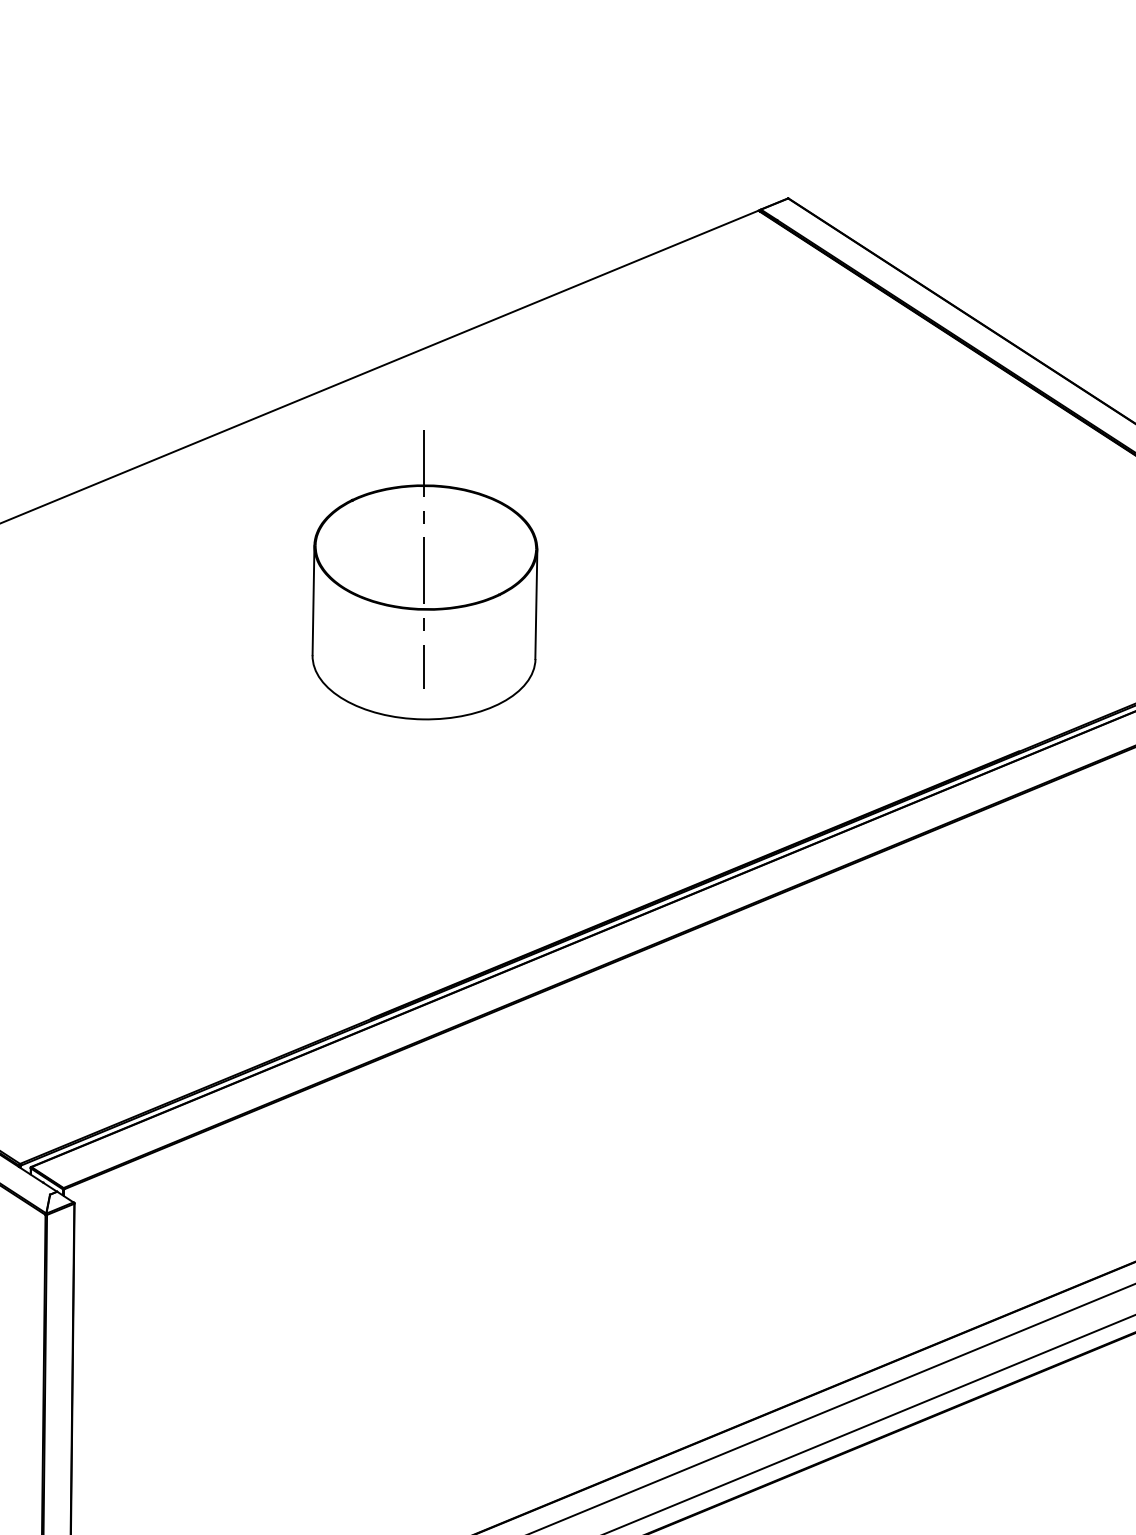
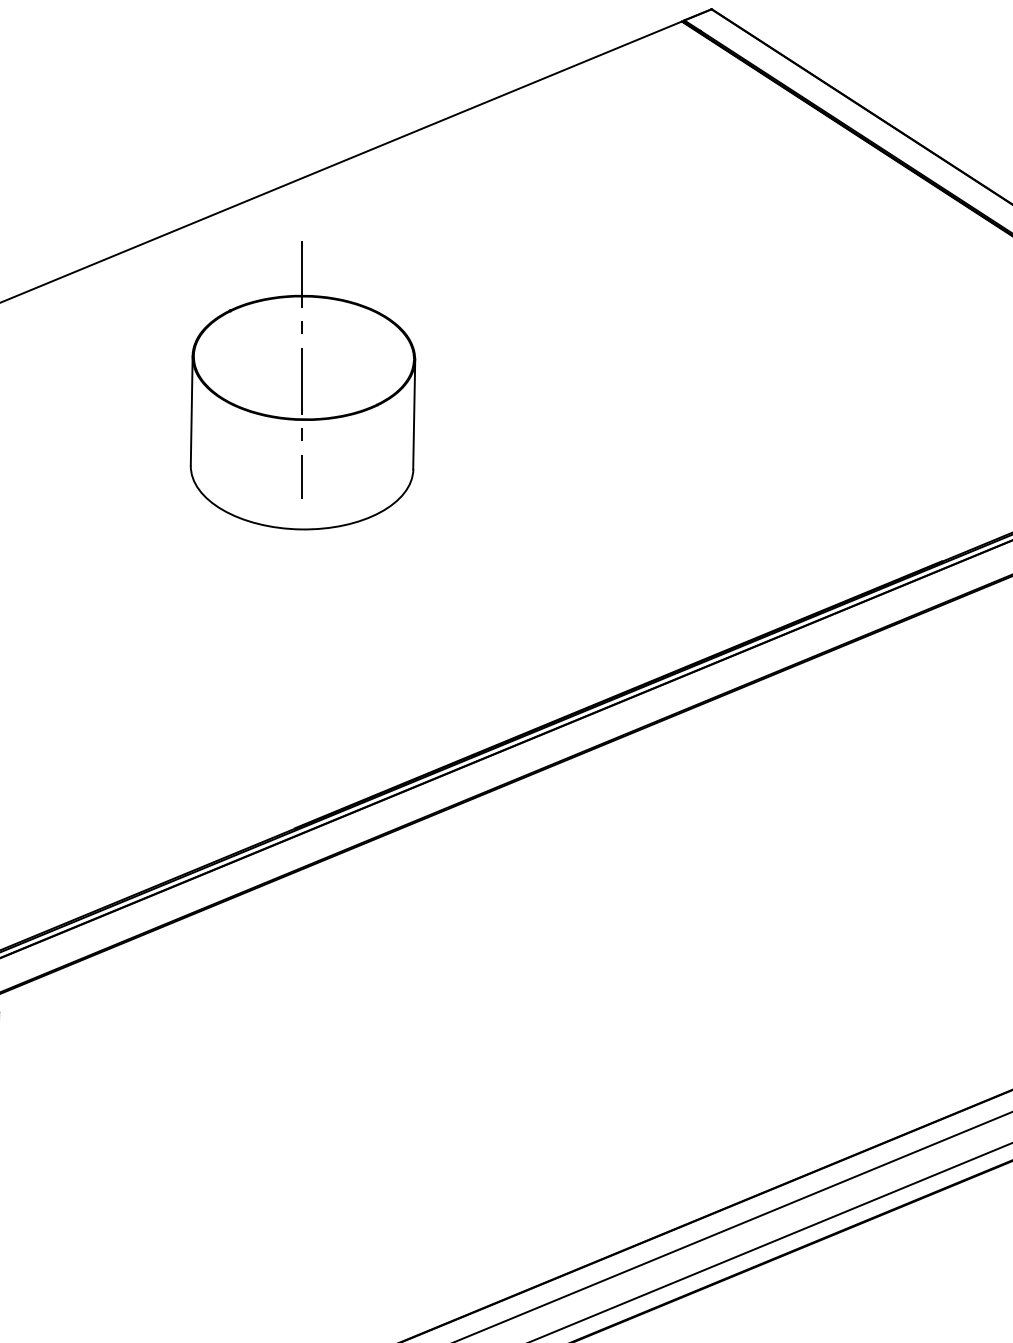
part: (424, 575) -> (302, 385), moved

